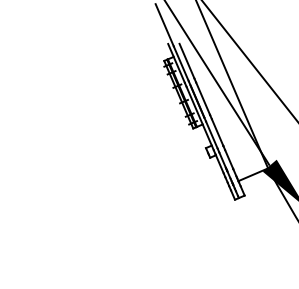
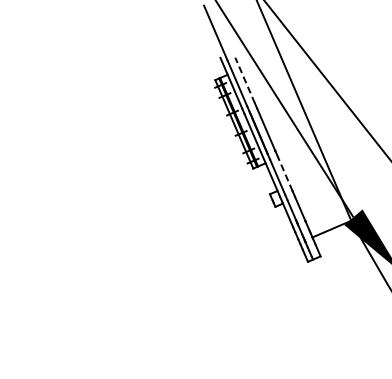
line: (187, 61) -> (245, 80), solid -> dashed
line: (217, 132) -> (284, 173), solid -> dashed

